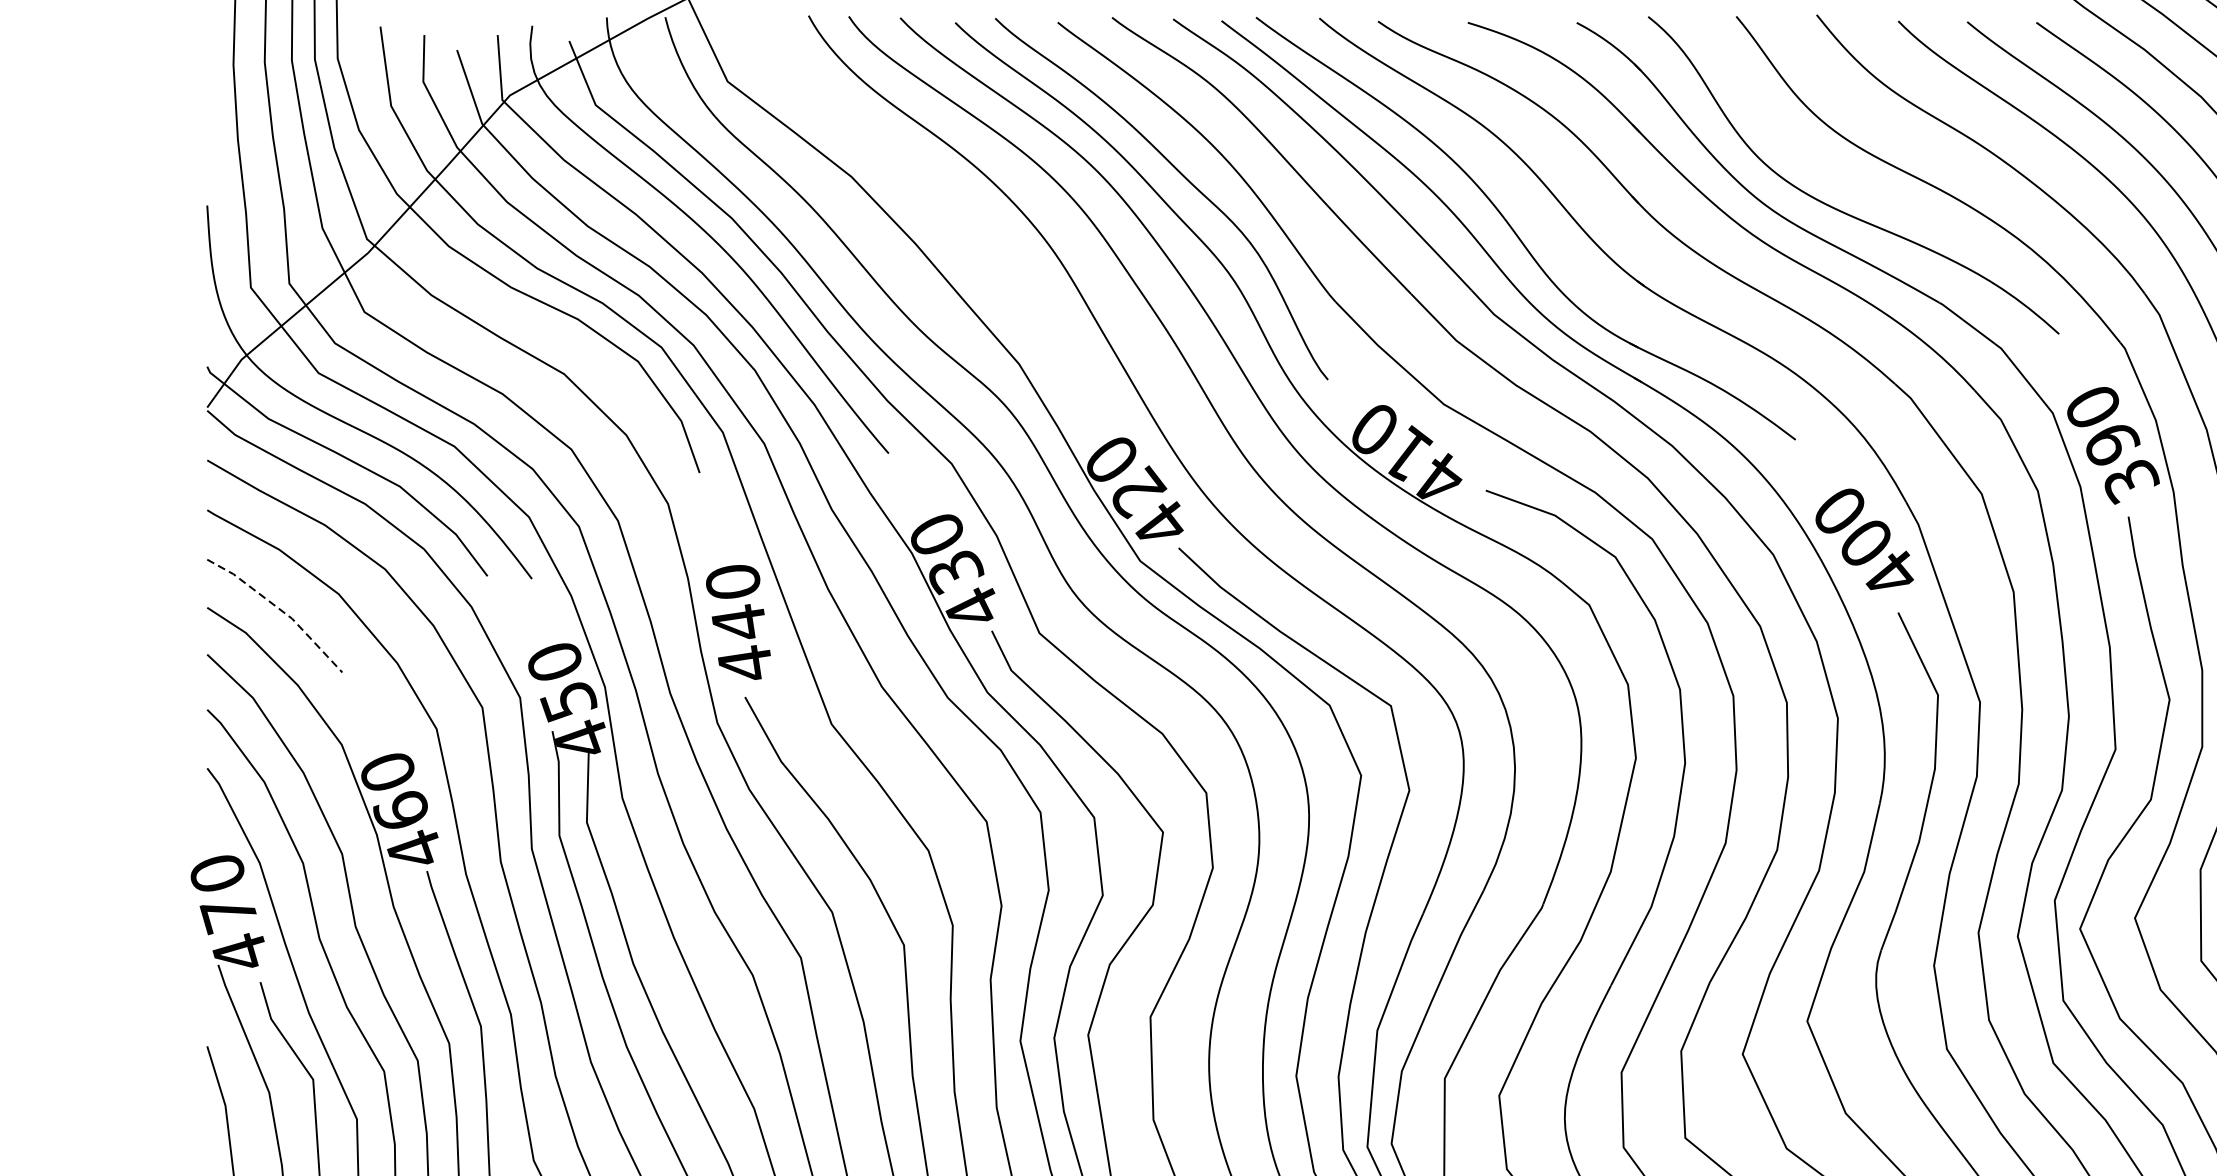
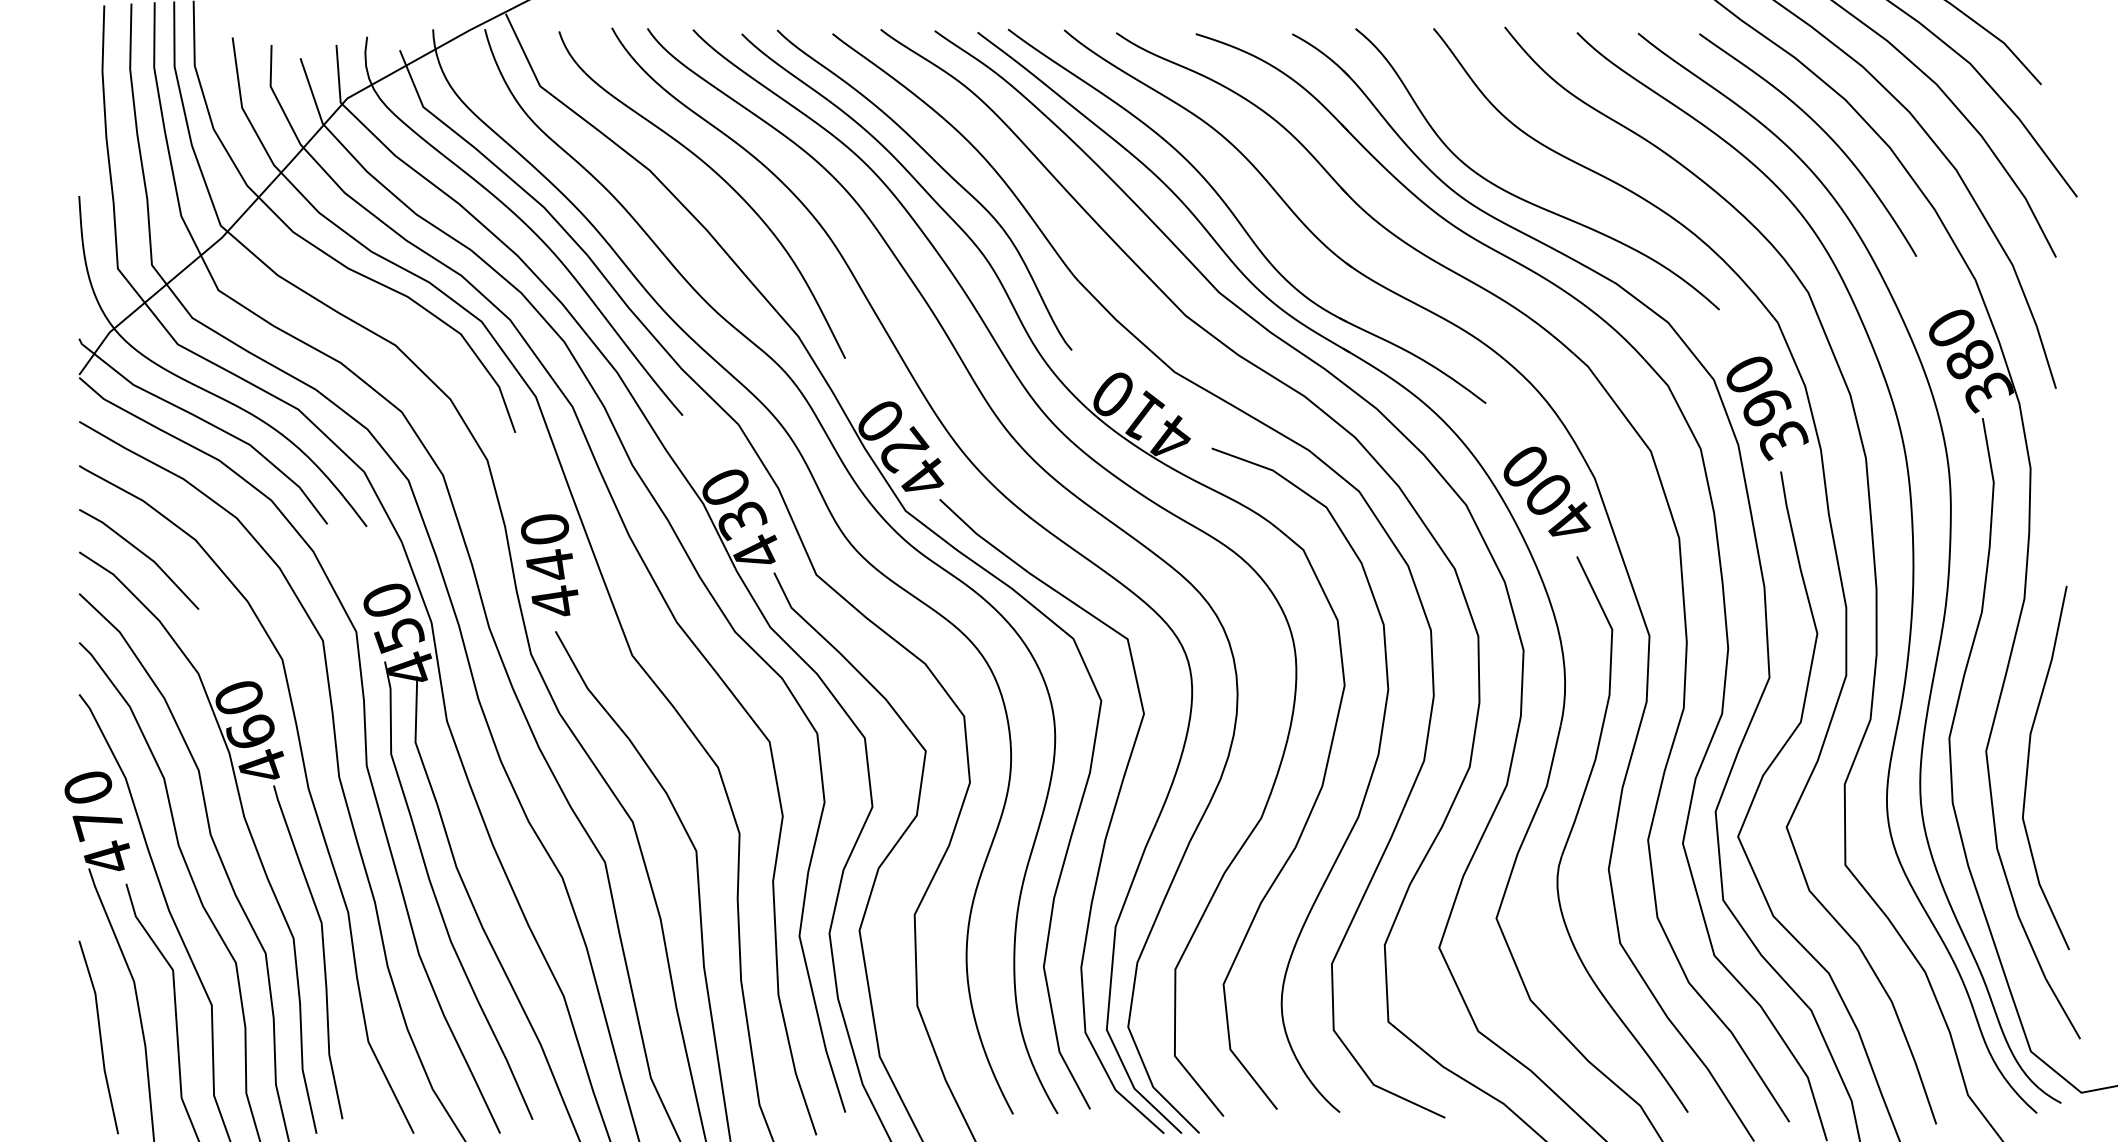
curve: (928, 183) -> (718, 176), added
line: (280, 610) -> (144, 554), dashed -> solid

